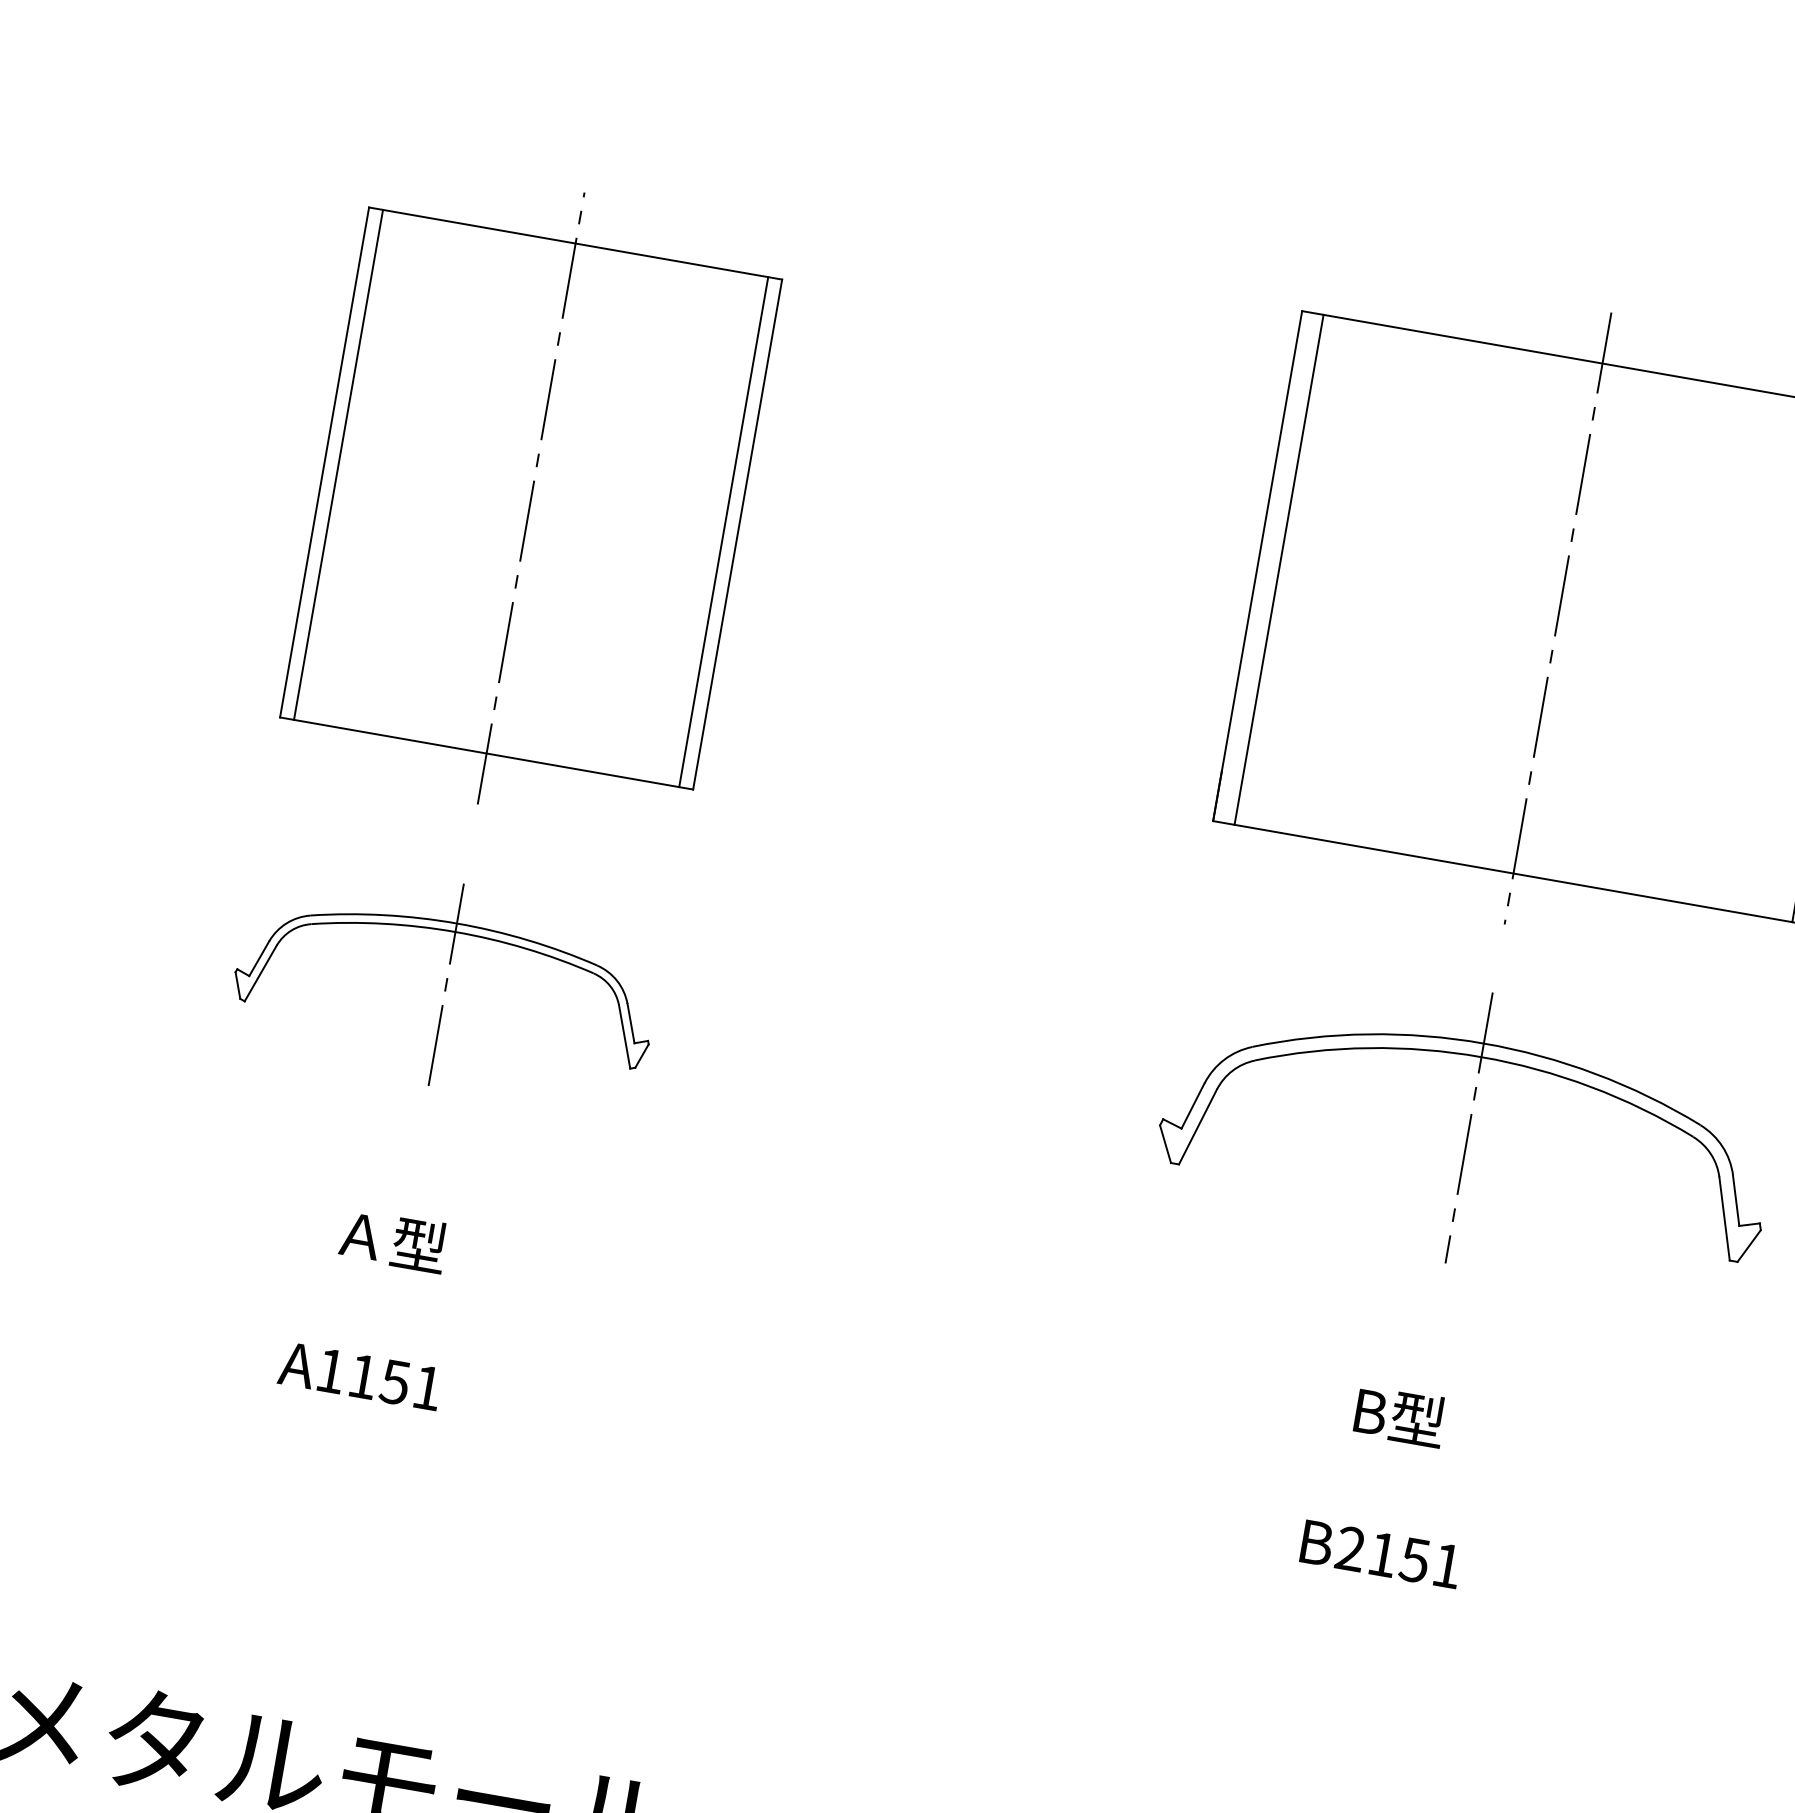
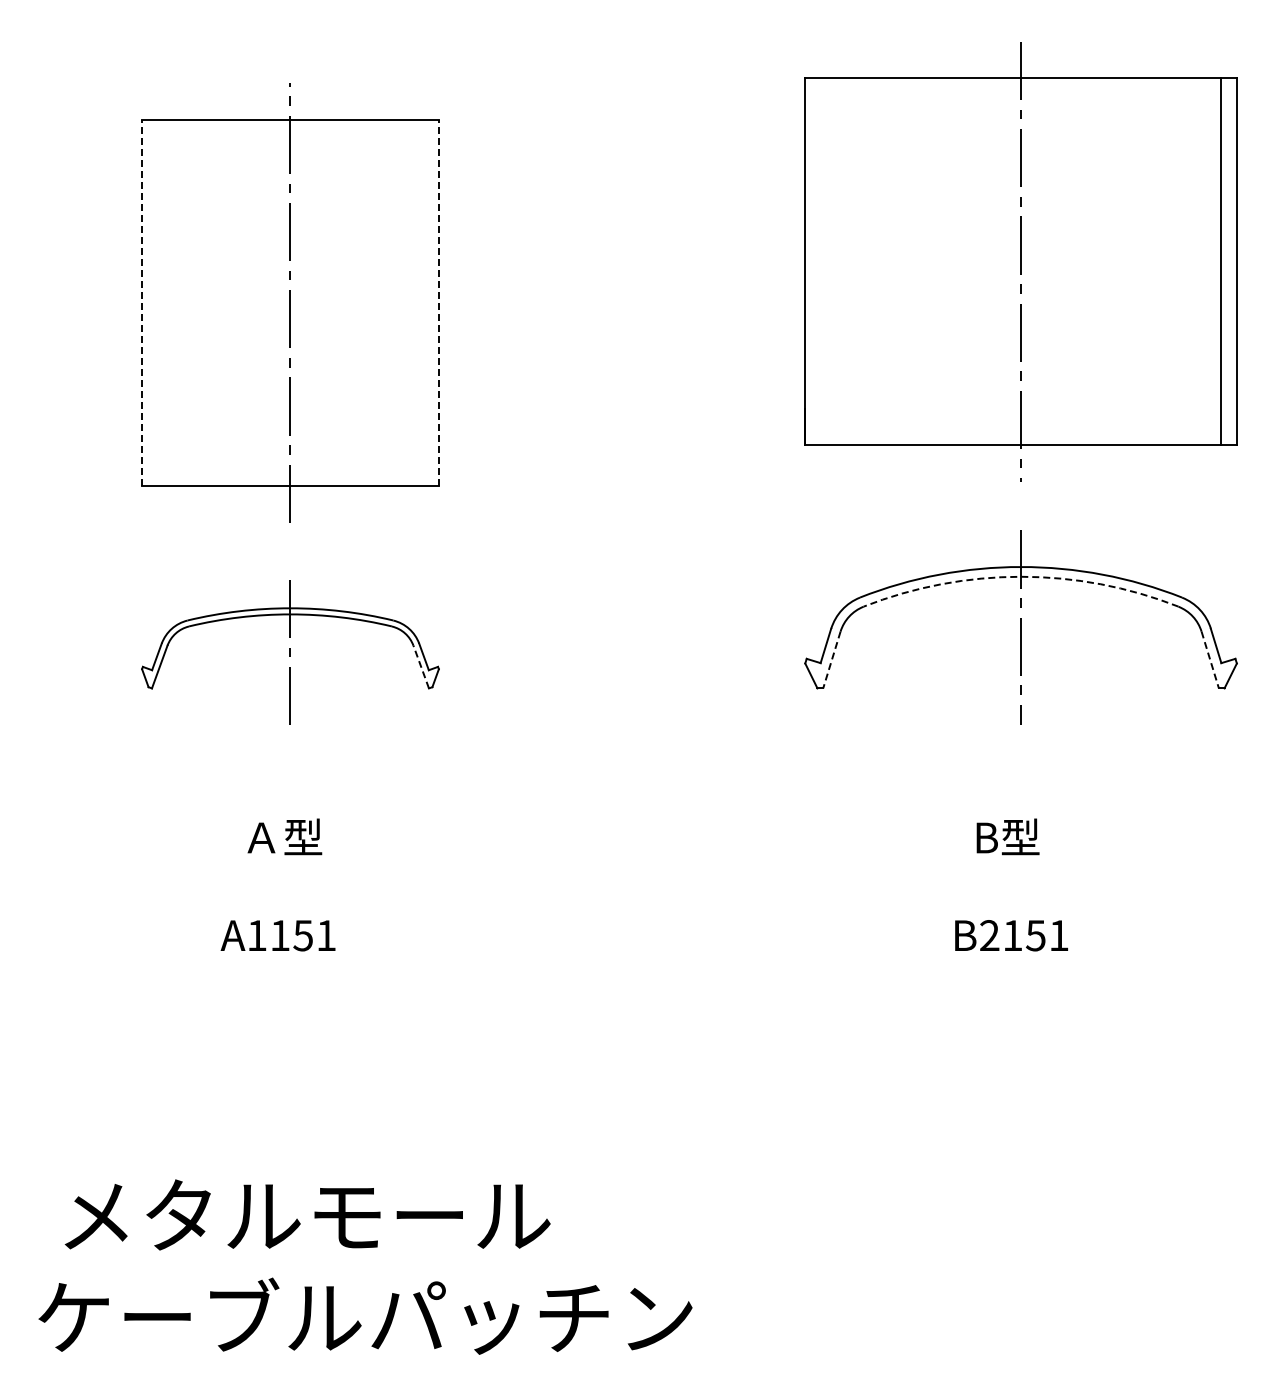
line: (325, 461) -> (142, 302), solid -> dashed
line: (339, 464) -> (152, 302), removed
line: (723, 531) -> (428, 302), removed
line: (737, 533) -> (438, 302), solid -> dashed
line: (1278, 569) -> (820, 261), removed
line: (624, 1037) -> (421, 667), solid -> dashed
arc: (1482, 1056) -> (1021, 576), solid -> dashed
line: (1197, 1127) -> (831, 660), solid -> dashed
line: (1724, 1219) -> (1210, 660), solid -> dashed

